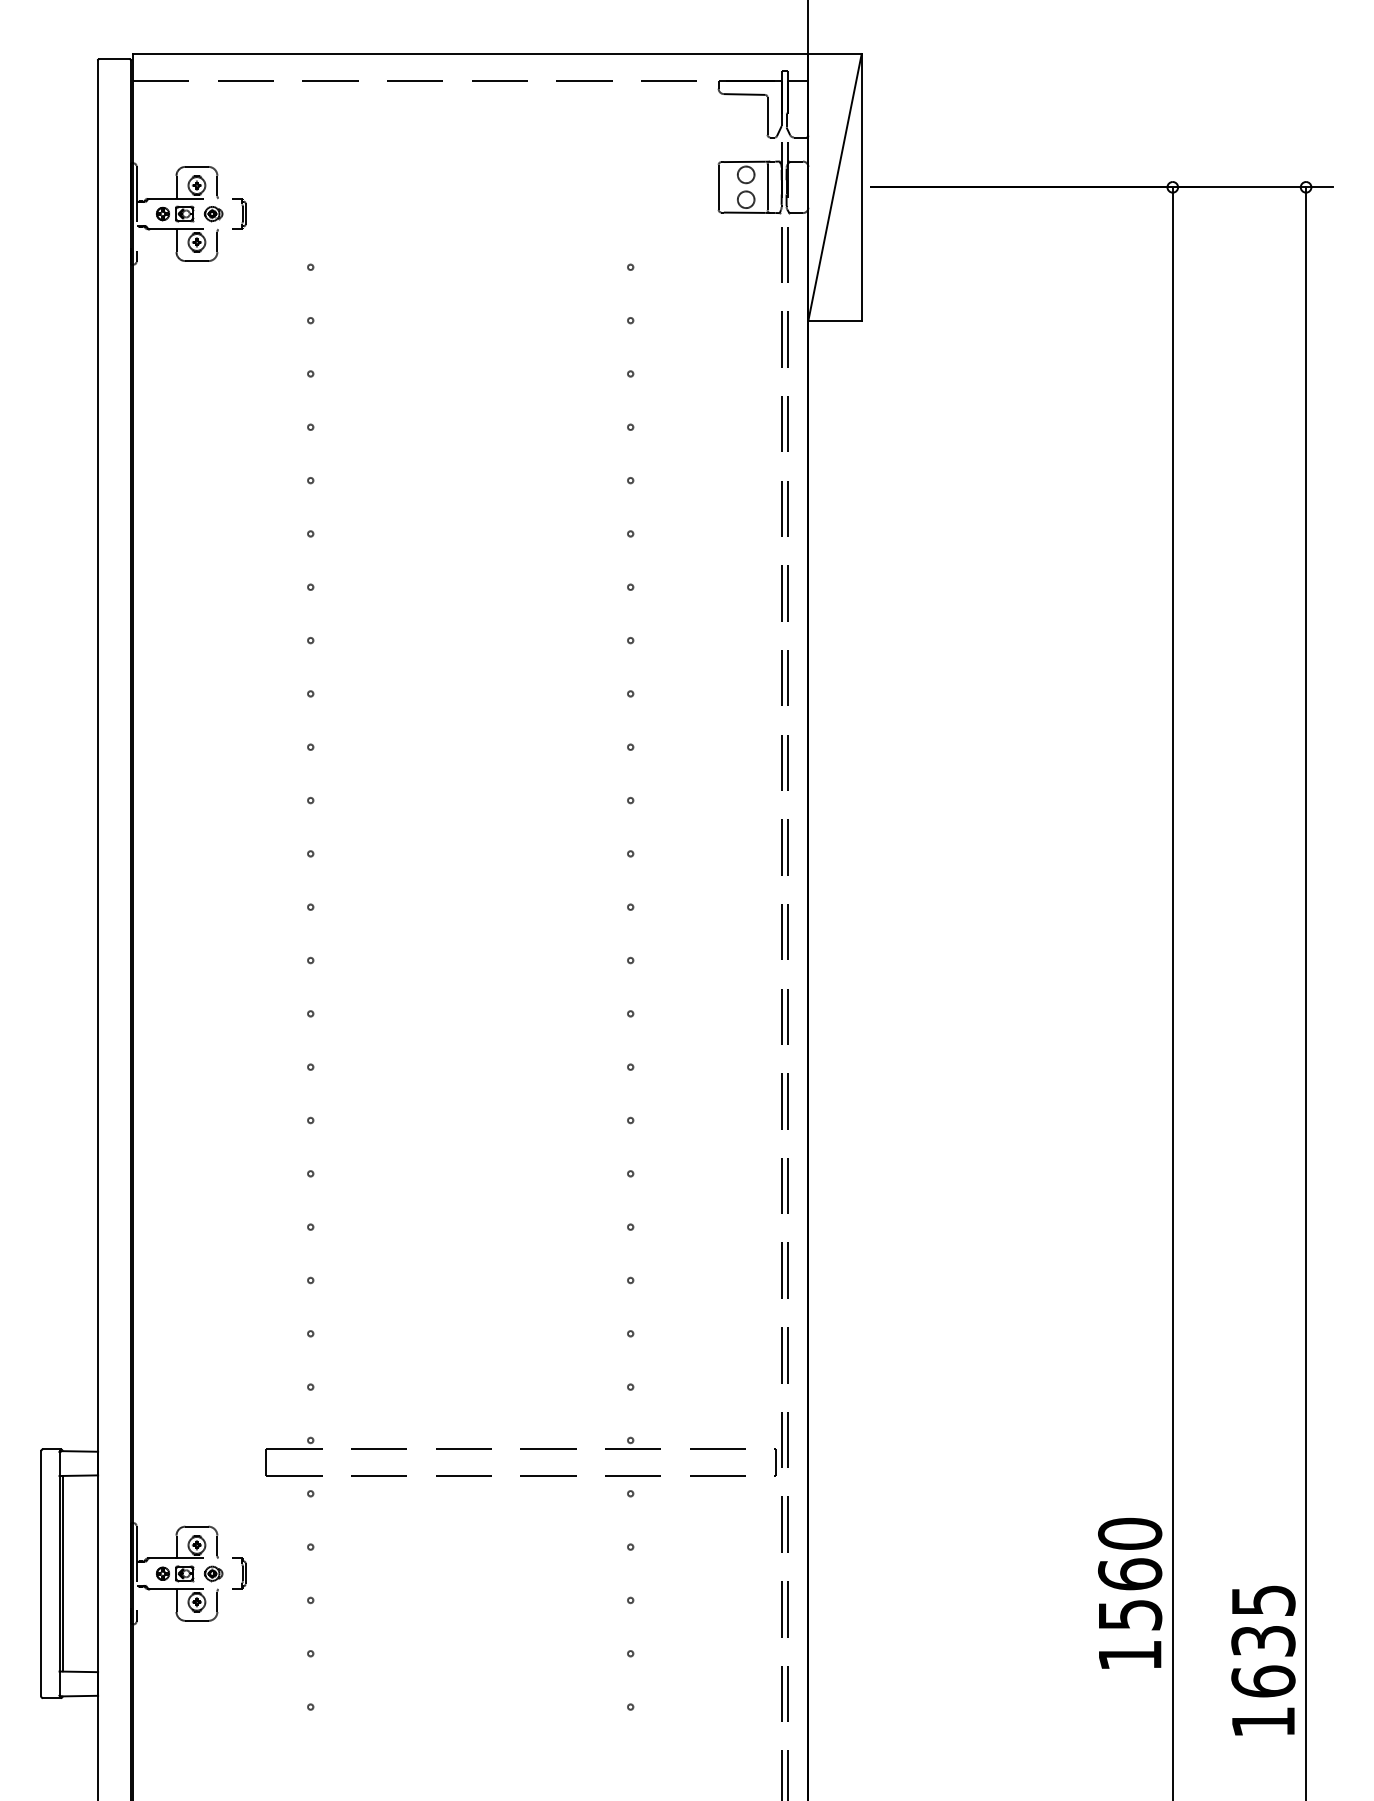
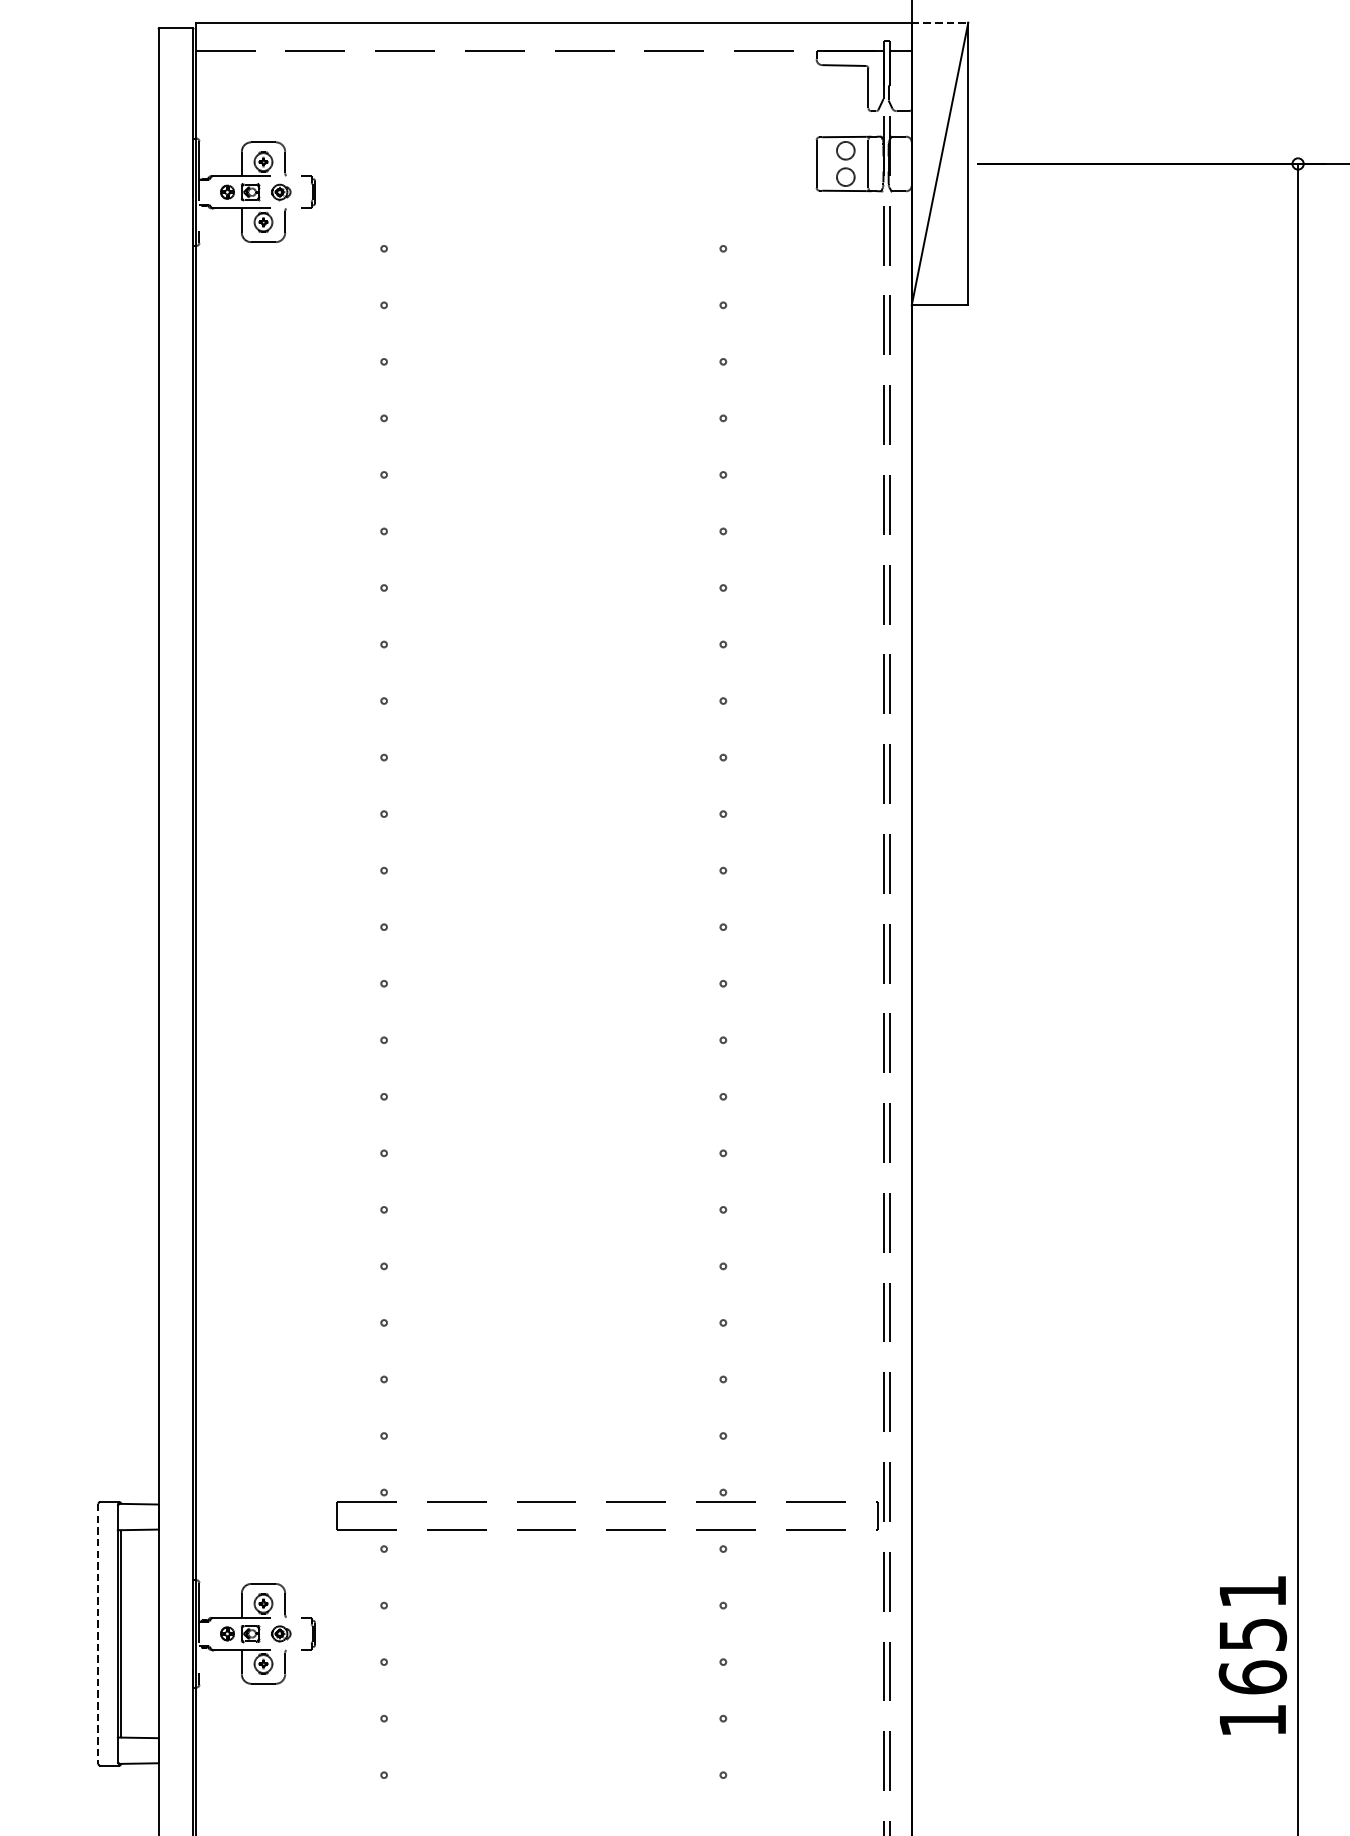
line: (835, 54) -> (940, 23), solid -> dashed
line: (41, 1573) -> (98, 1633), solid -> dashed
text: (1130, 1573) -> (1253, 1633), 1560 -> 1651

